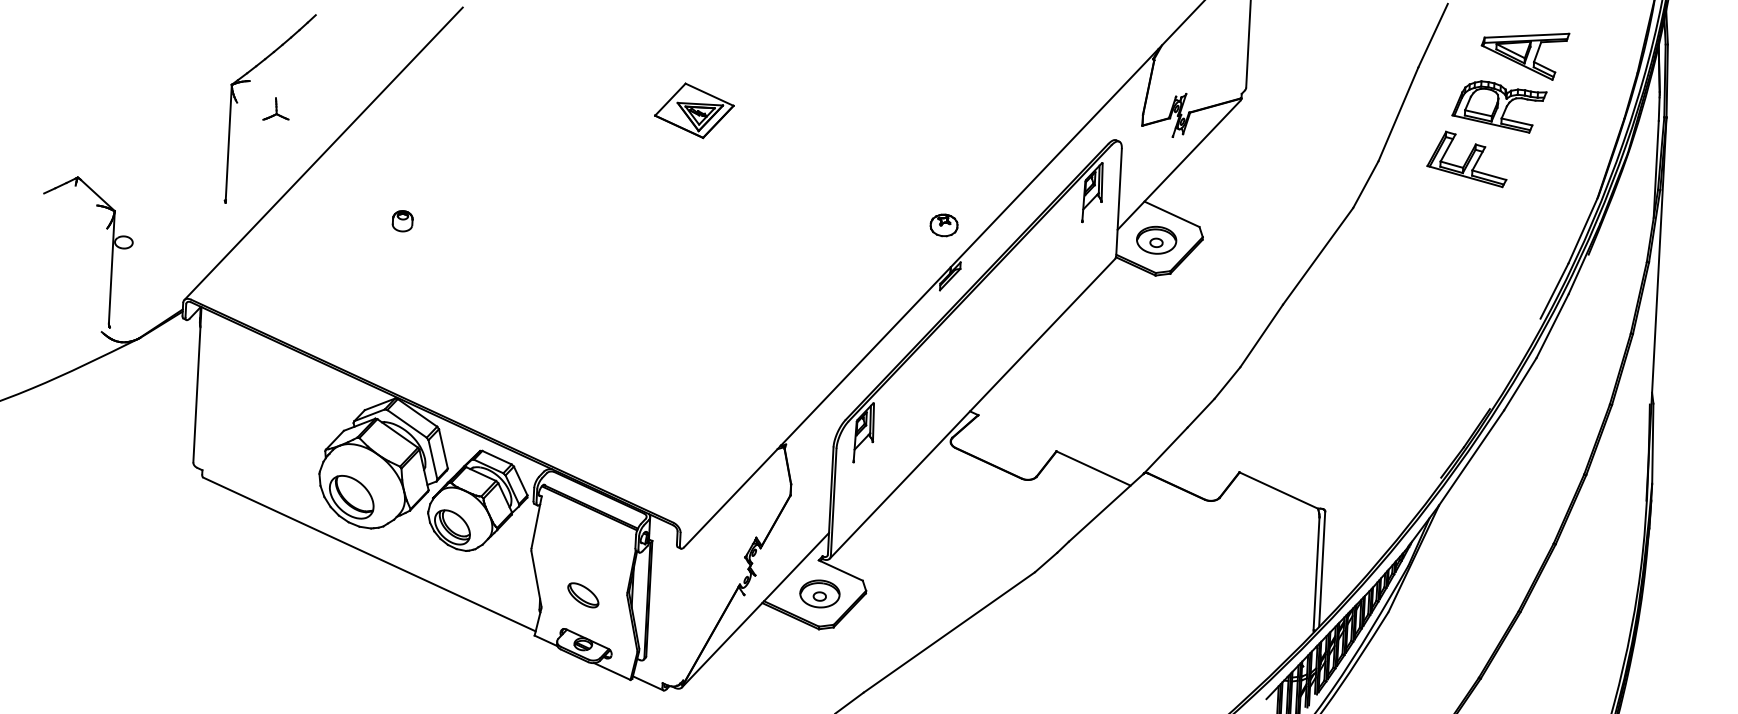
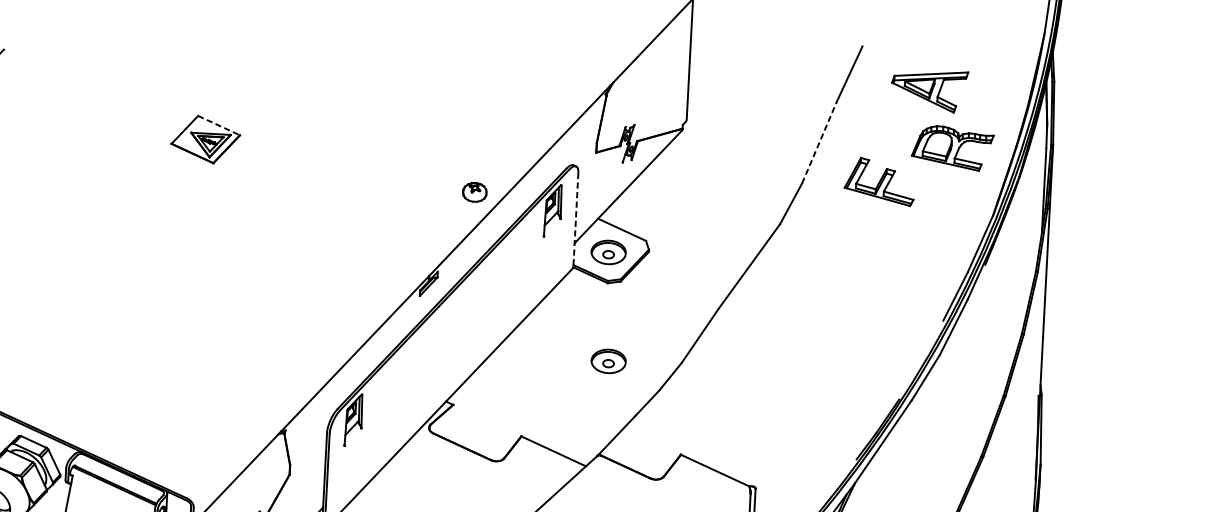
line: (710, 94) -> (219, 125), solid -> dashed
part: (1499, 106) -> (952, 148), moved
line: (1398, 114) -> (819, 142), solid -> dashed
line: (1119, 202) -> (576, 219), solid -> dashed
part: (943, 225) -> (474, 192), moved
part: (1156, 364) -> (608, 360), added

